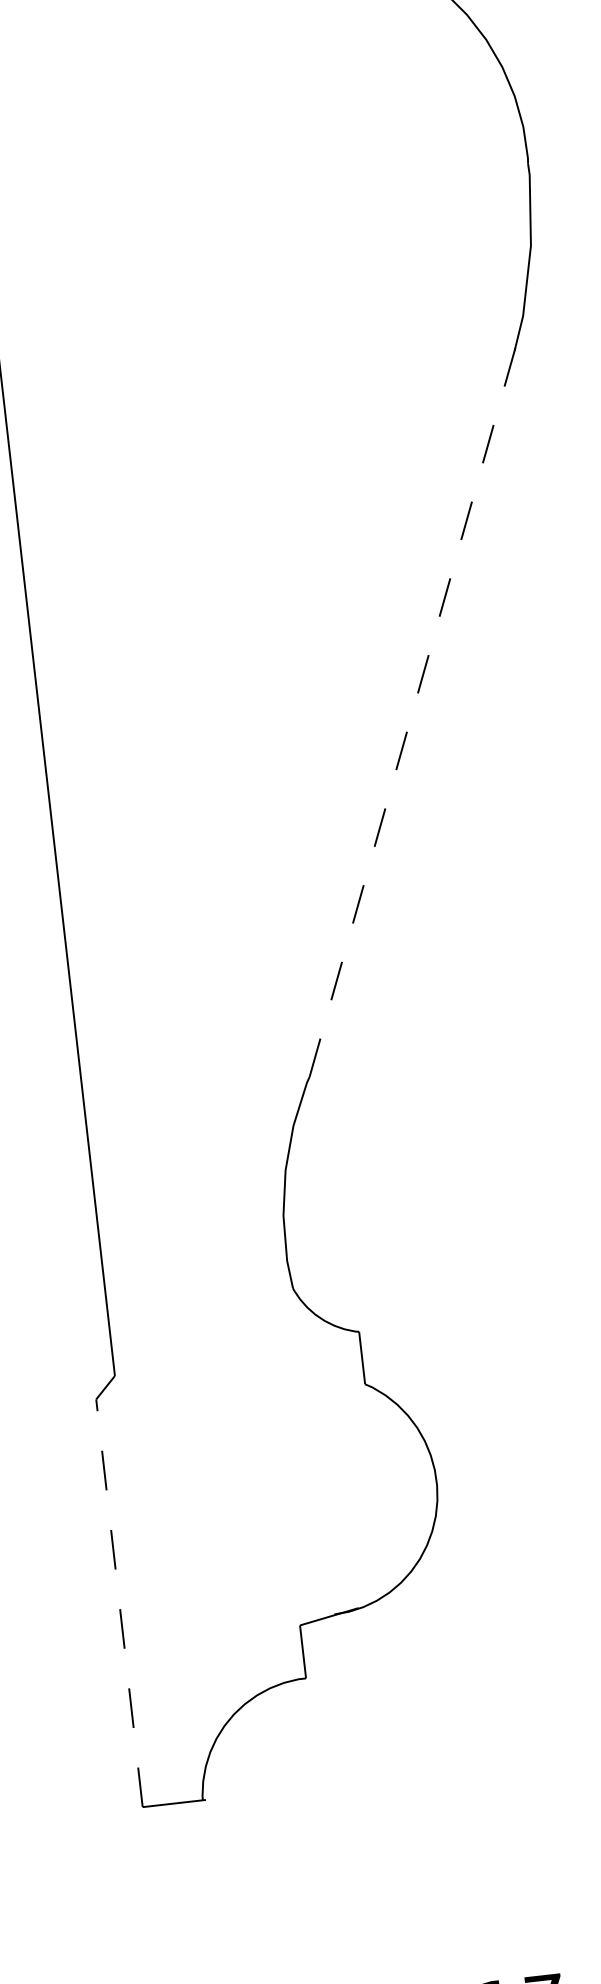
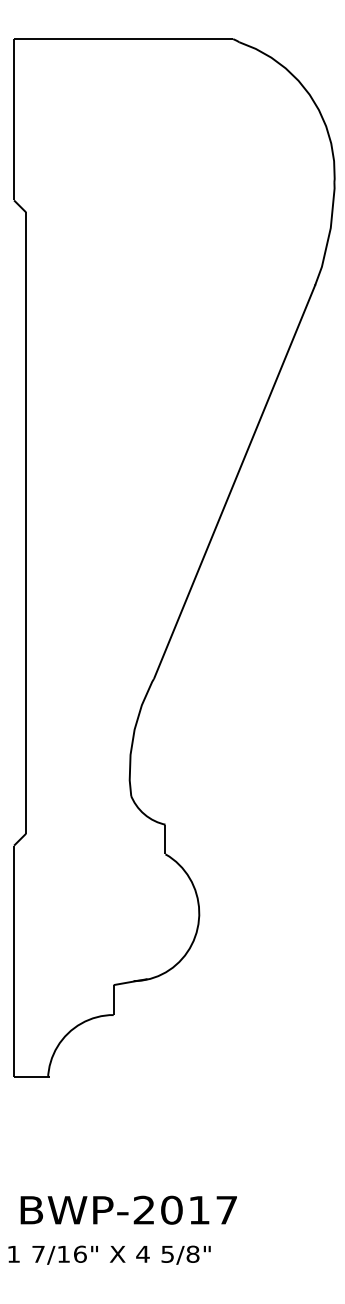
line: (411, 712) -> (234, 481), dashed -> solid
line: (120, 1603) -> (14, 961), dashed -> solid

